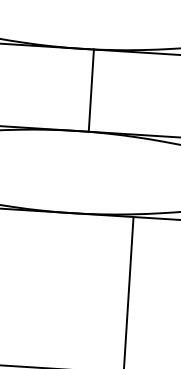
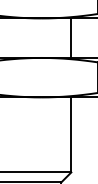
line: (91, 89) -> (71, 37), moved

